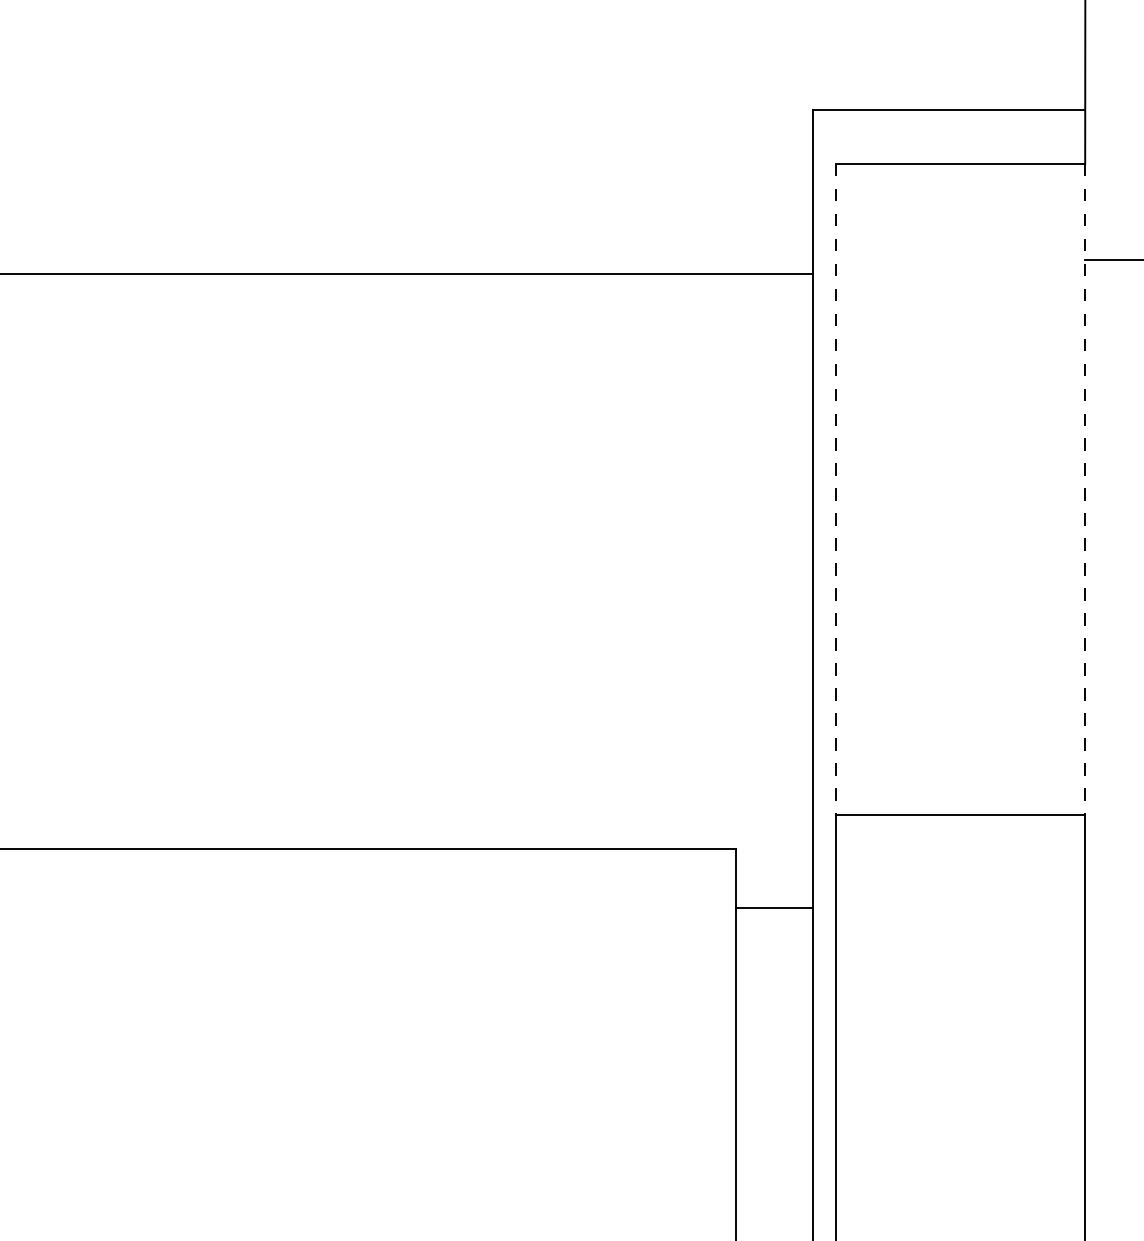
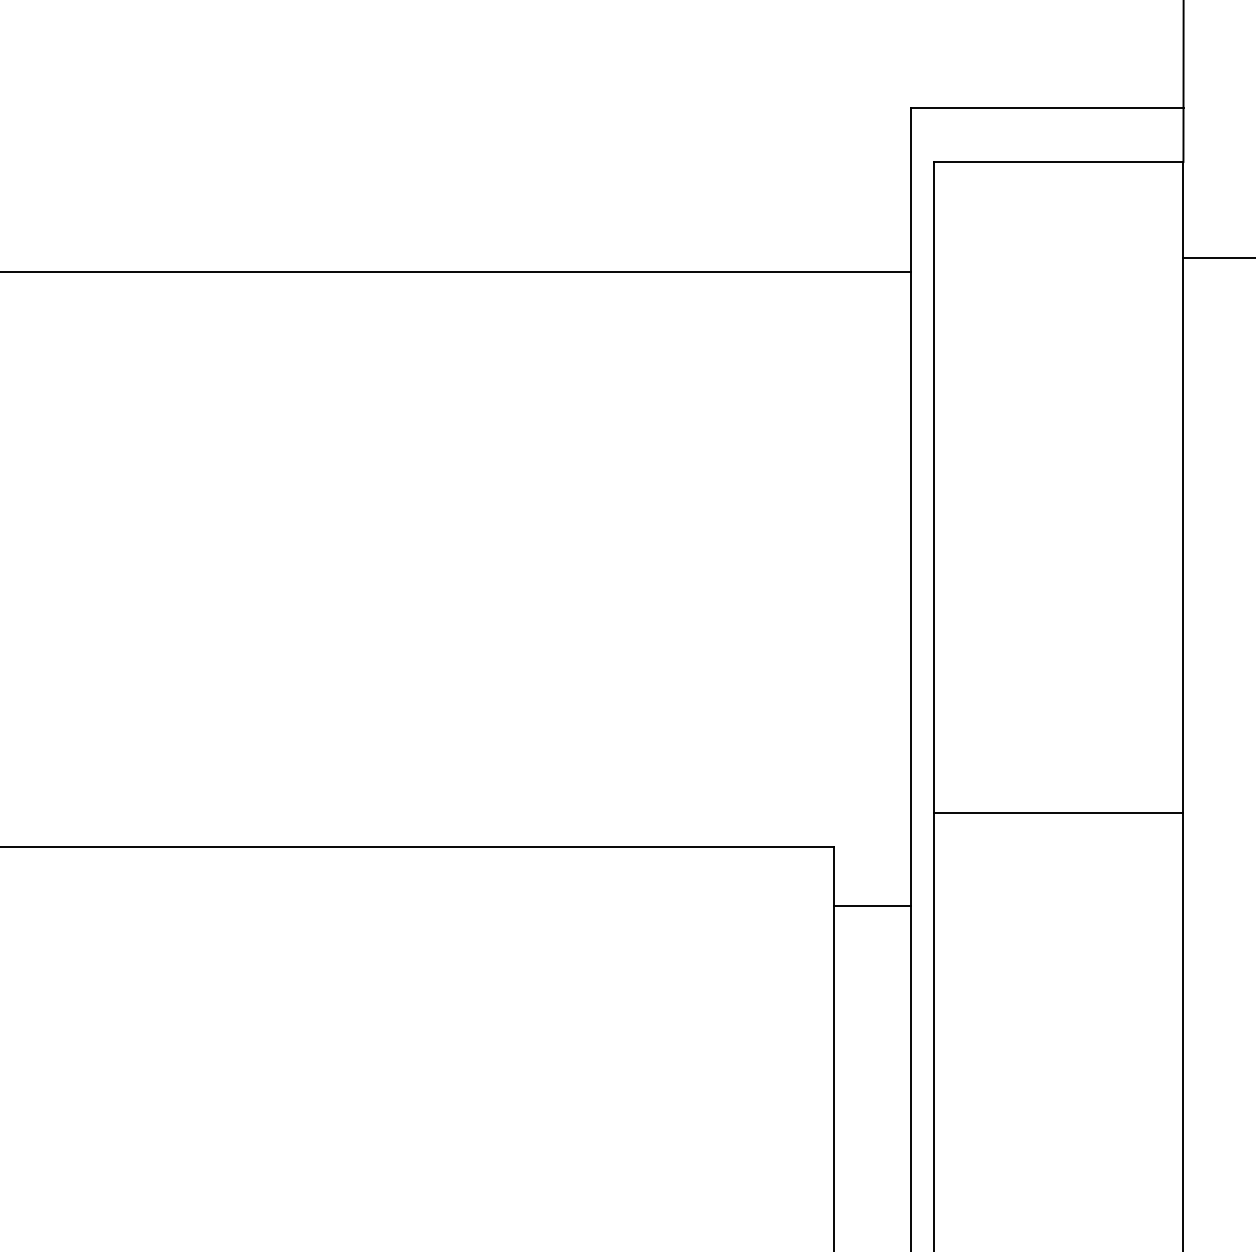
line: (835, 489) -> (933, 487), dashed -> solid
line: (1085, 489) -> (1183, 487), dashed -> solid

